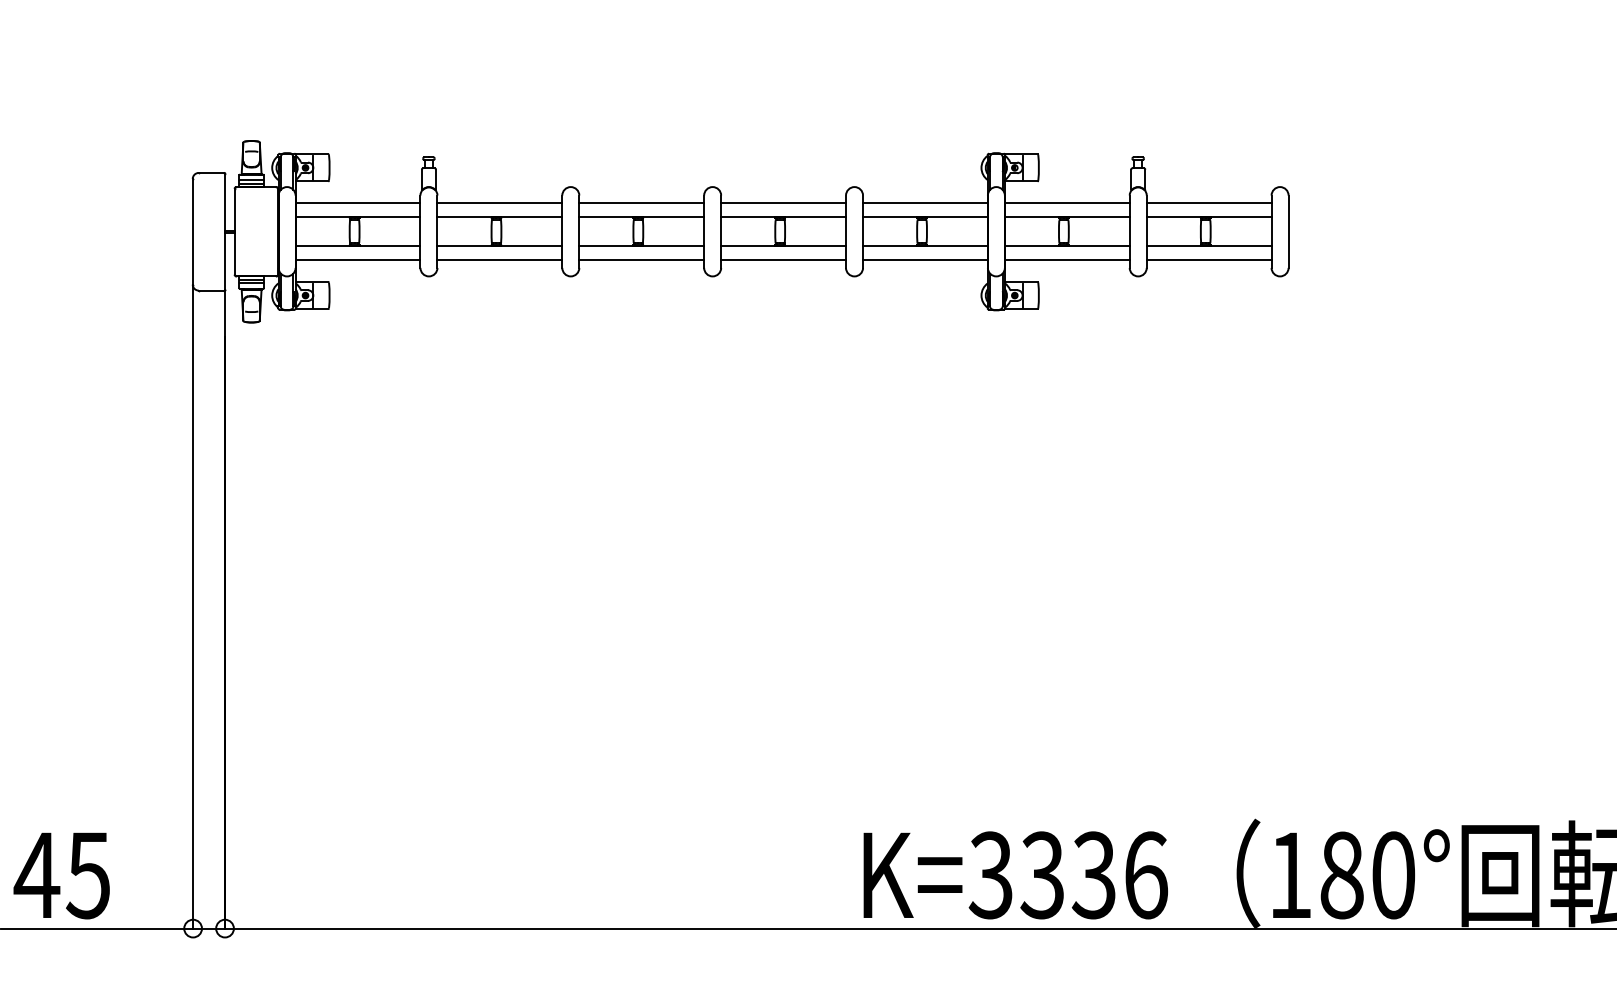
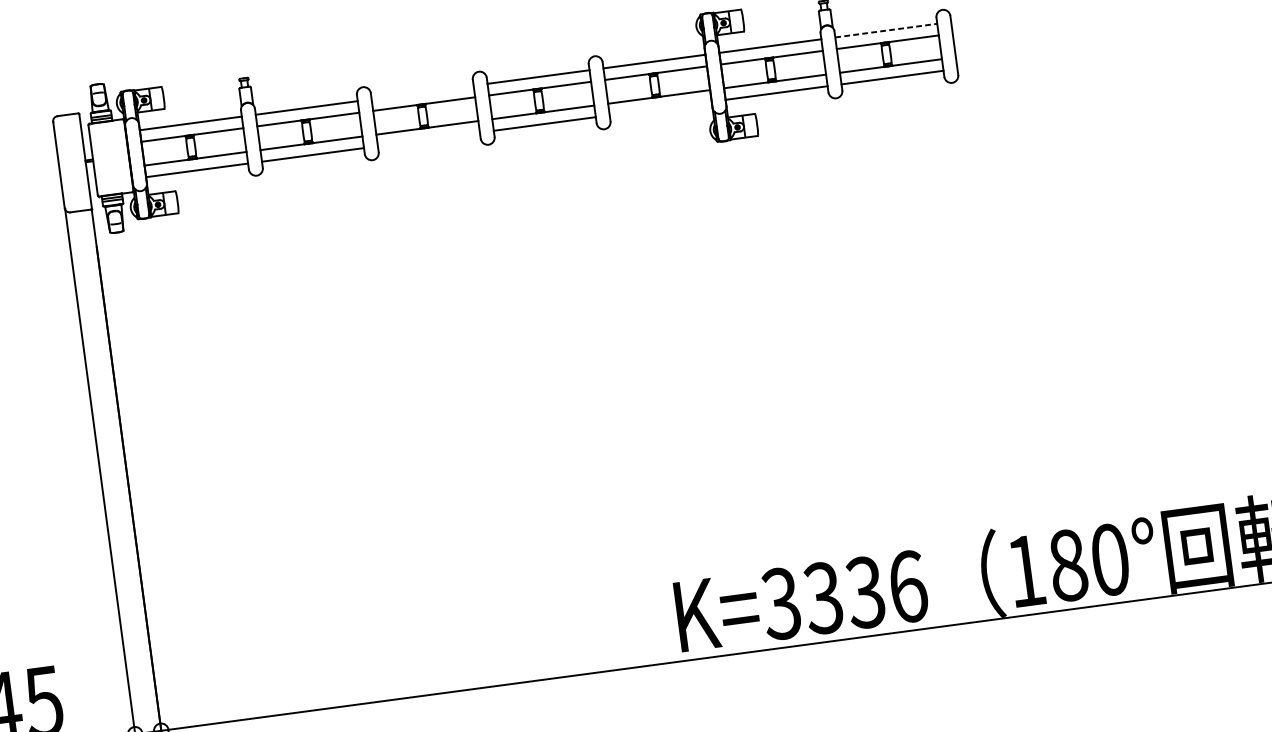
line: (641, 203) -> (422, 92), removed
line: (1209, 203) -> (886, 31), solid -> dashed
line: (641, 260) -> (428, 139), removed
line: (925, 260) -> (660, 108), removed

